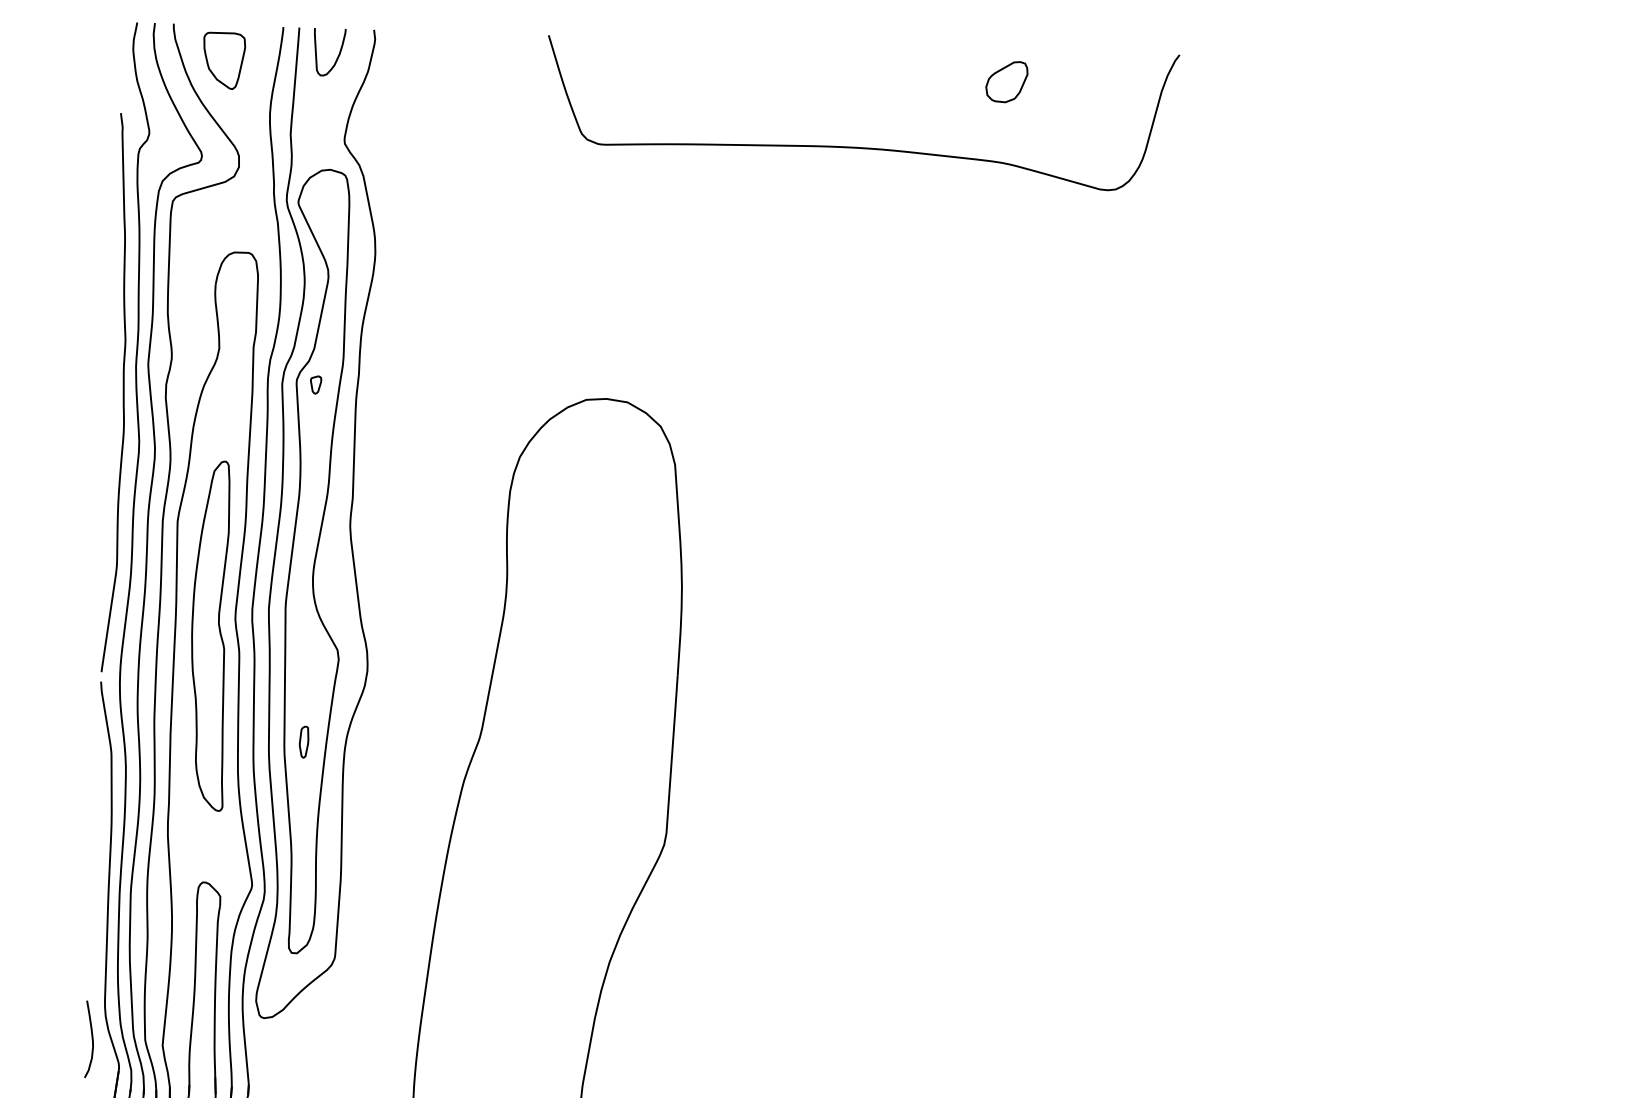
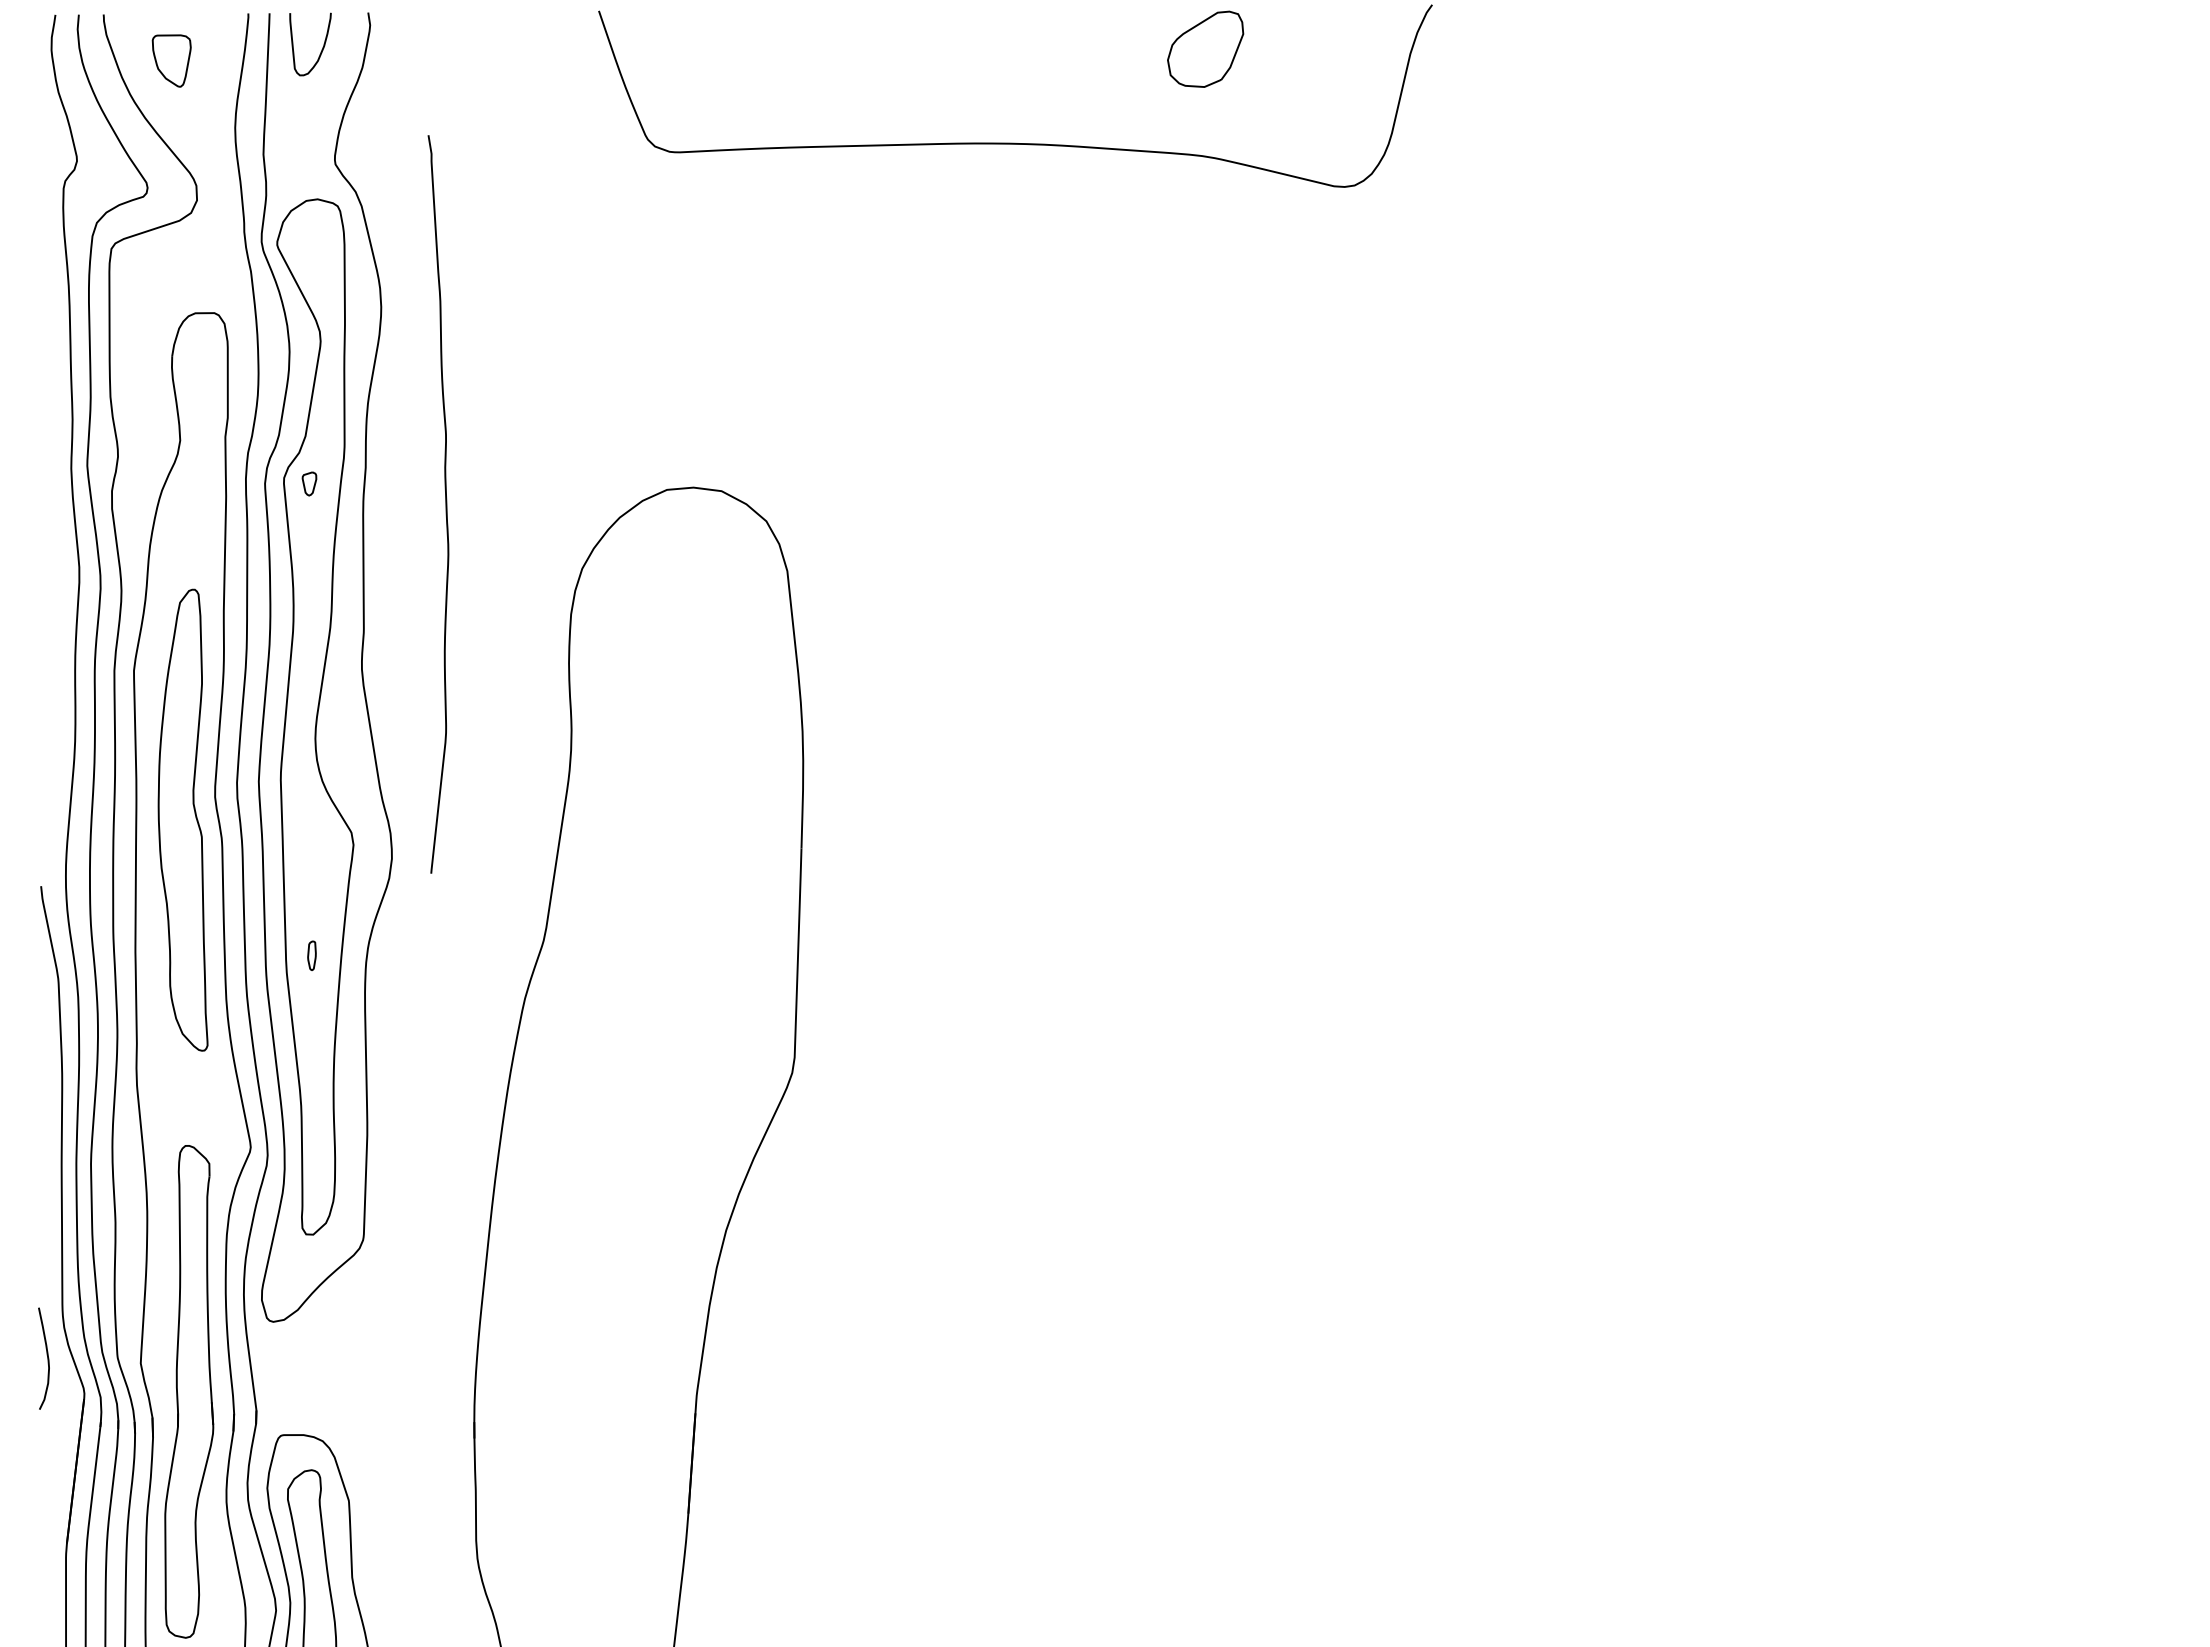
part: (223, 60) -> (171, 60), size x0.7
part: (1006, 81) -> (1205, 48), size x1.4
curve: (123, 393) -> (445, 504), moved
part: (303, 741) -> (311, 955), size x0.7

